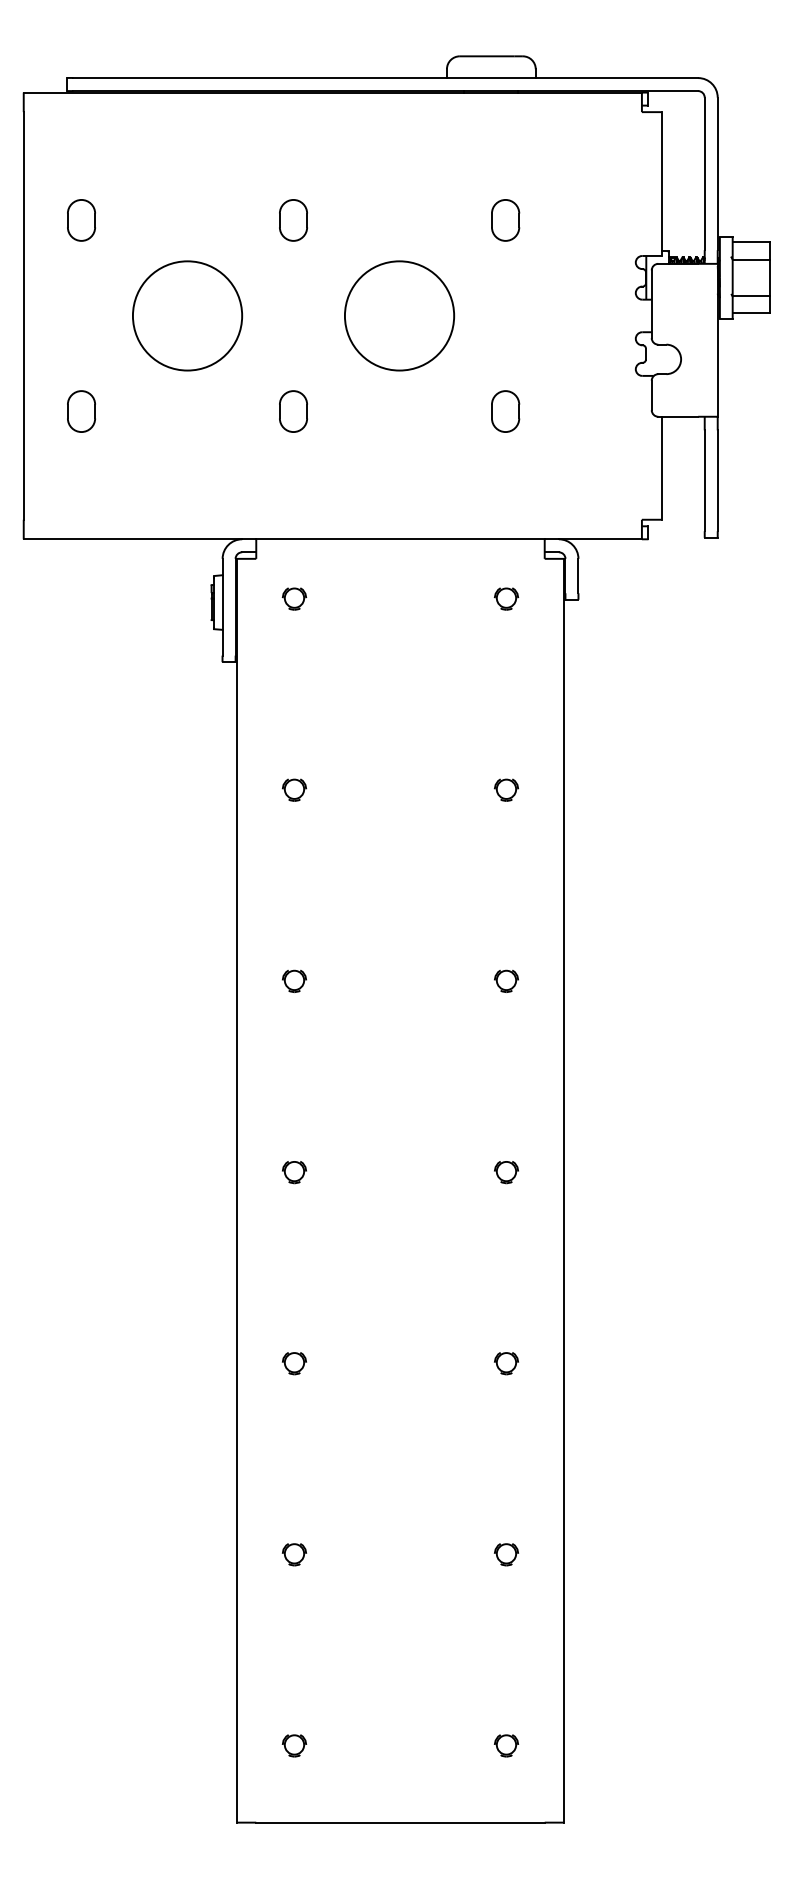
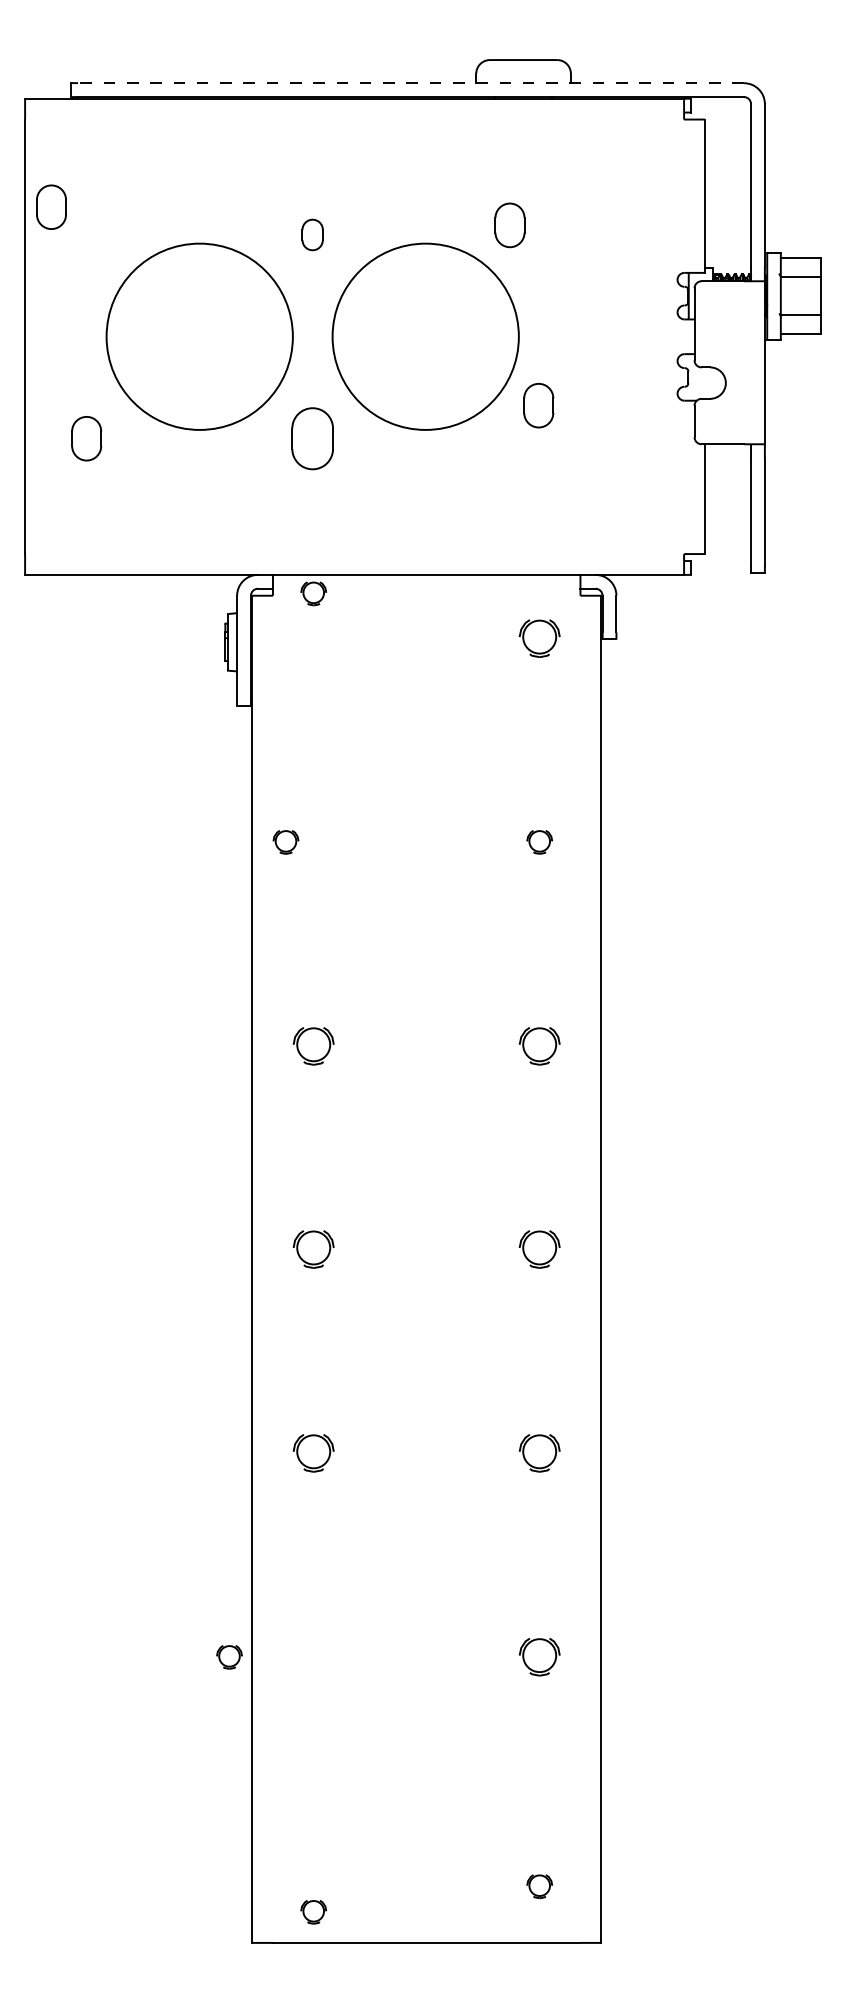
line: (385, 77) -> (410, 82), solid -> dashed
part: (81, 220) -> (51, 207), moved
part: (293, 220) -> (312, 235), size x0.7
part: (505, 220) -> (509, 225), moved
circle: (187, 315) -> (199, 336), size x1.6
circle: (399, 315) -> (425, 336), size x1.6
part: (293, 411) -> (312, 438), size x1.4
part: (505, 411) -> (538, 405), moved
part: (294, 598) -> (313, 593), moved
part: (506, 598) -> (539, 637), size x1.6
part: (294, 789) -> (286, 841), moved
part: (294, 980) -> (313, 1045), size x1.6
part: (506, 980) -> (539, 1045), size x1.6
part: (294, 1172) -> (313, 1249), size x1.6
part: (506, 1172) -> (539, 1249), size x1.6
part: (294, 1363) -> (313, 1453), size x1.6
part: (506, 1363) -> (539, 1453), size x1.6
part: (294, 1554) -> (229, 1657), moved
part: (506, 1554) -> (539, 1657), size x1.6
part: (294, 1745) -> (313, 1911), moved
part: (506, 1745) -> (539, 1886), moved

